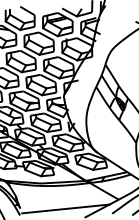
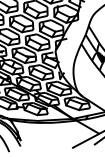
line: (65, 208) -> (56, 140), removed

